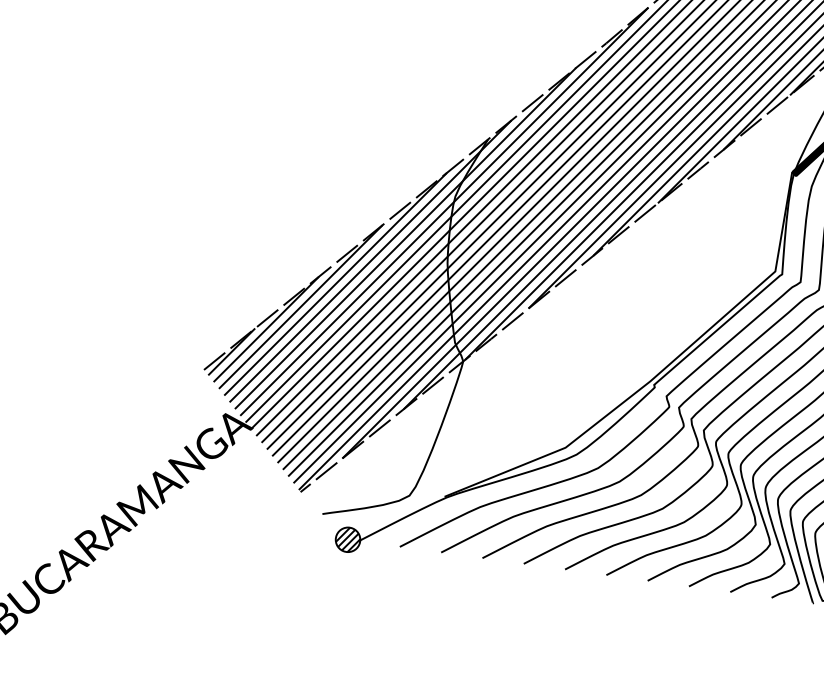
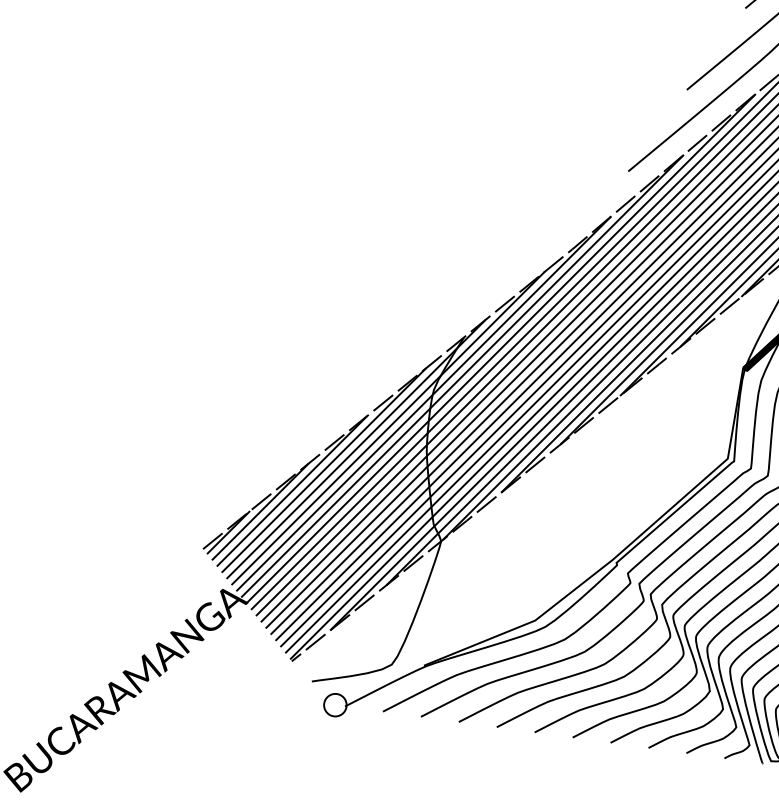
hatch: (348, 540) -> (335, 705), removed

